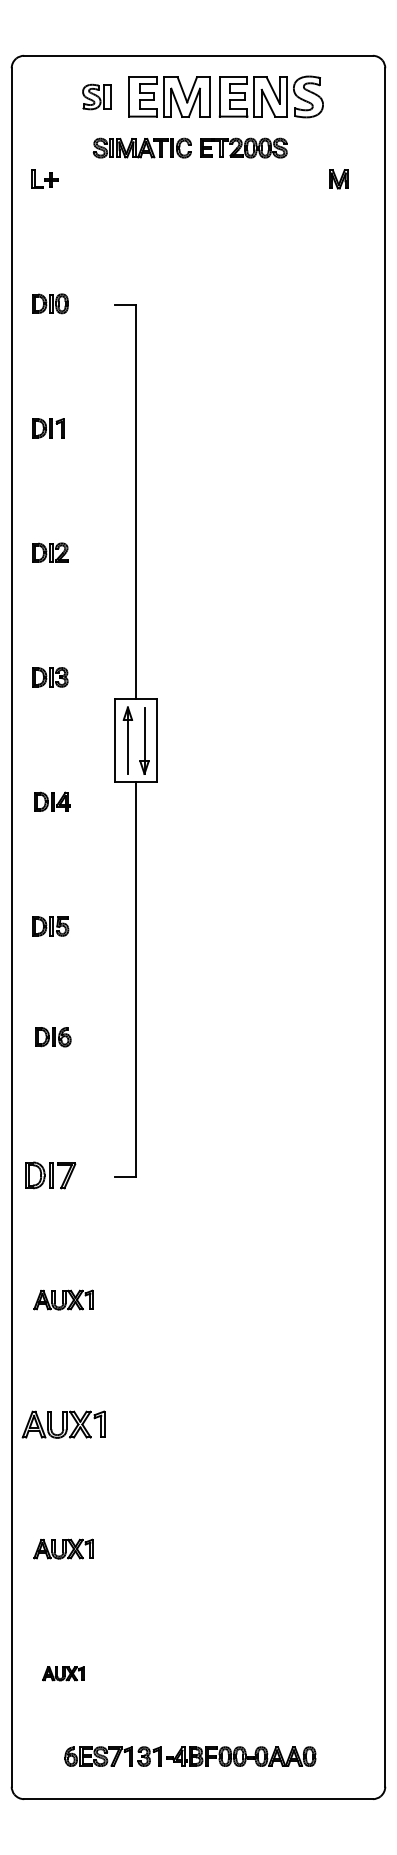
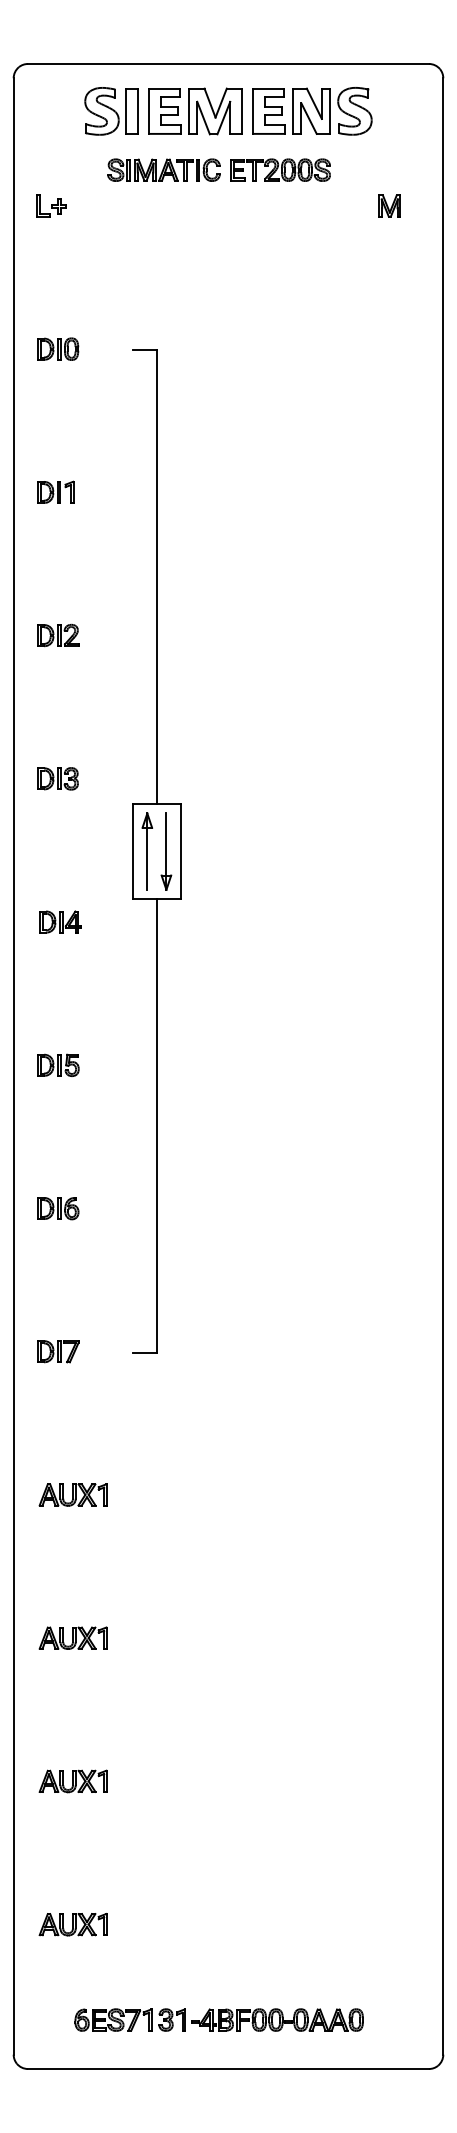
part: (96, 97) -> (111, 111), size x1.67
part: (53, 1037) -> (58, 1208), moved
part: (50, 1175) -> (58, 1351), size x0.71
part: (62, 1423) -> (72, 1637), size x0.71
part: (62, 1673) -> (72, 1924), size x1.43

